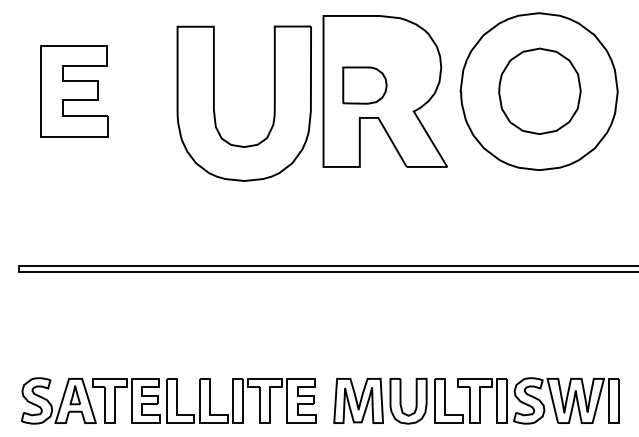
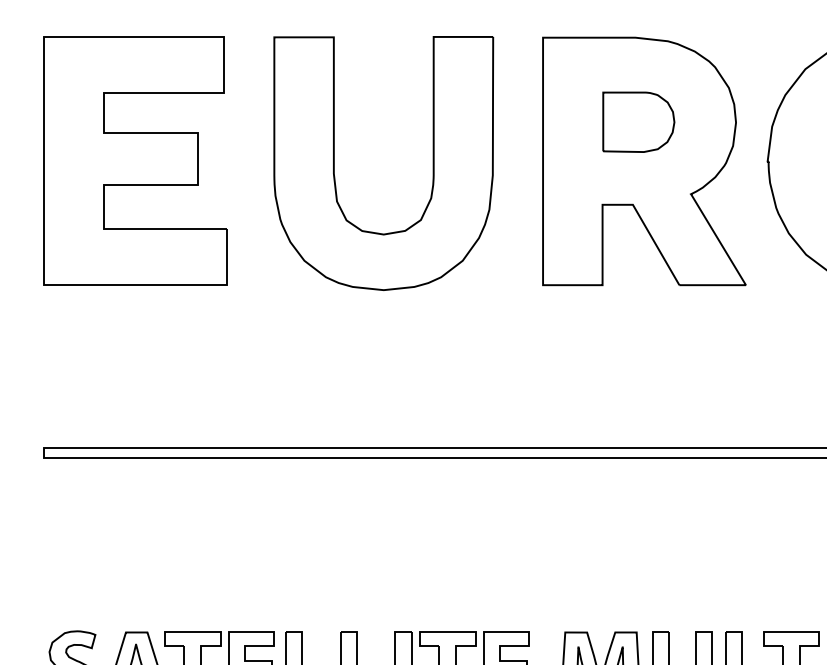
part: (364, 85) -> (638, 122), moved
part: (74, 91) -> (134, 161), size x1.67
part: (214, 103) -> (334, 163), moved

